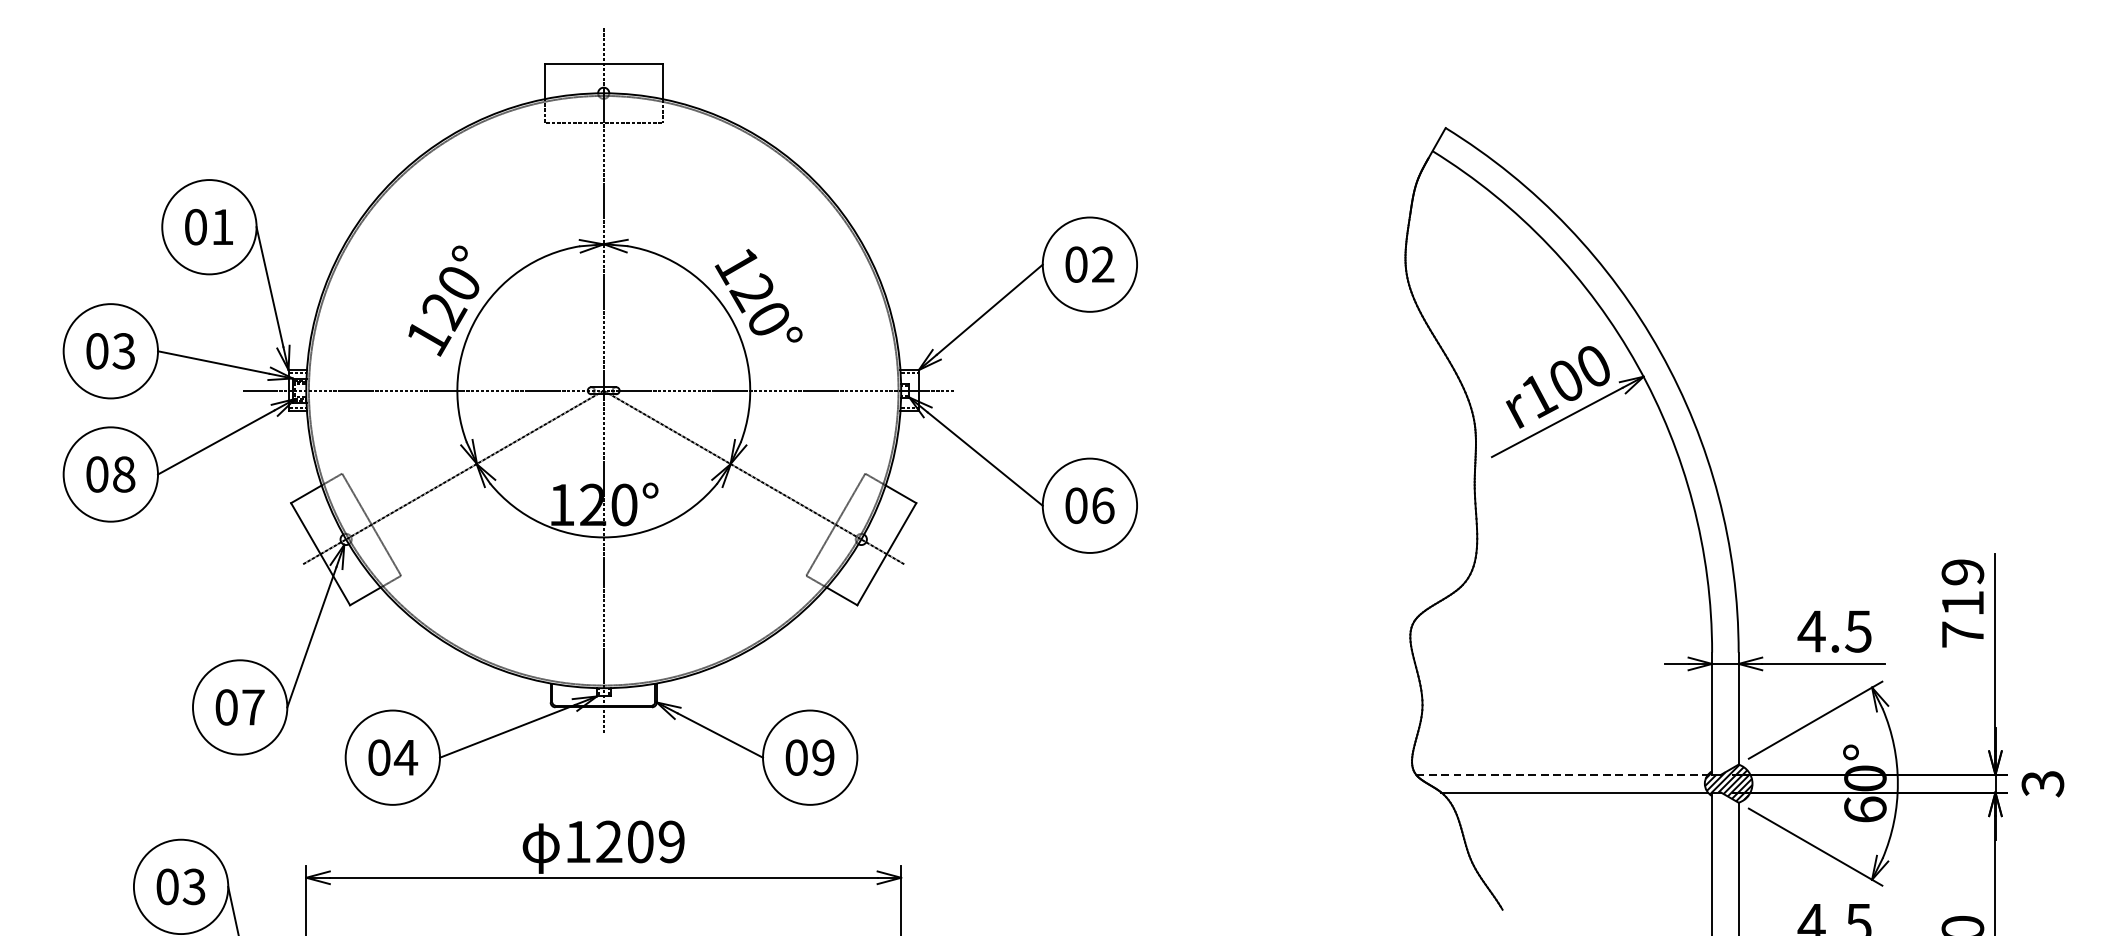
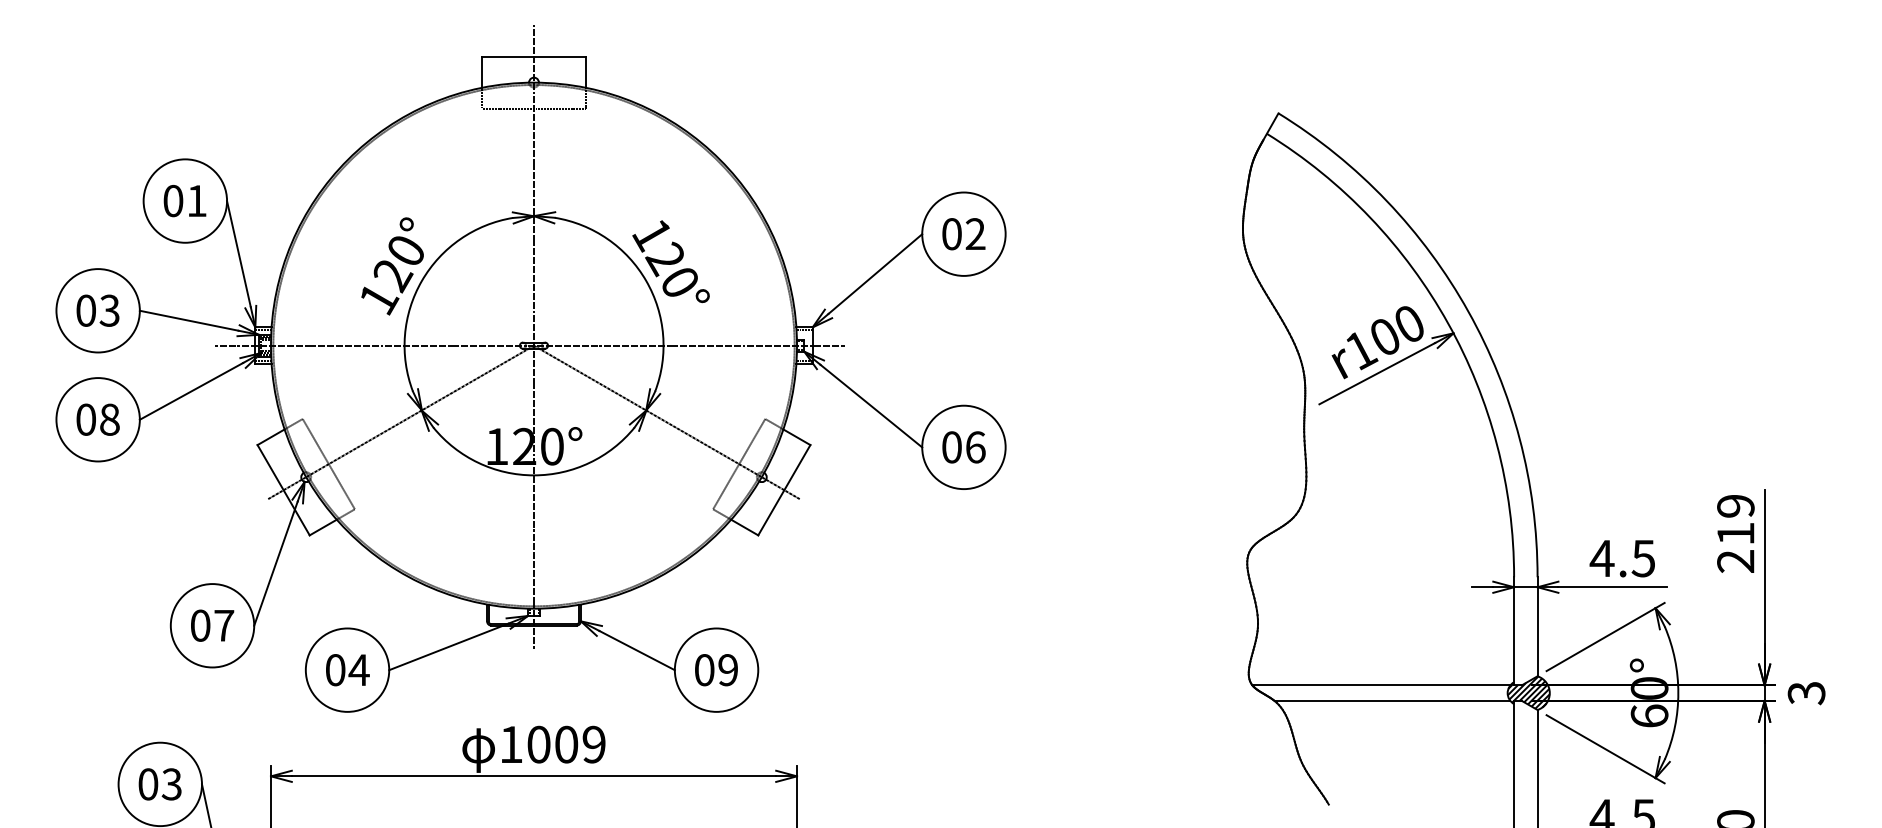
text: (1962, 634) -> (1735, 561), 719 -> 219
line: (1562, 775) -> (1381, 685), dashed -> solid
text: (608, 841) -> (538, 744), 1209 -> 1009

